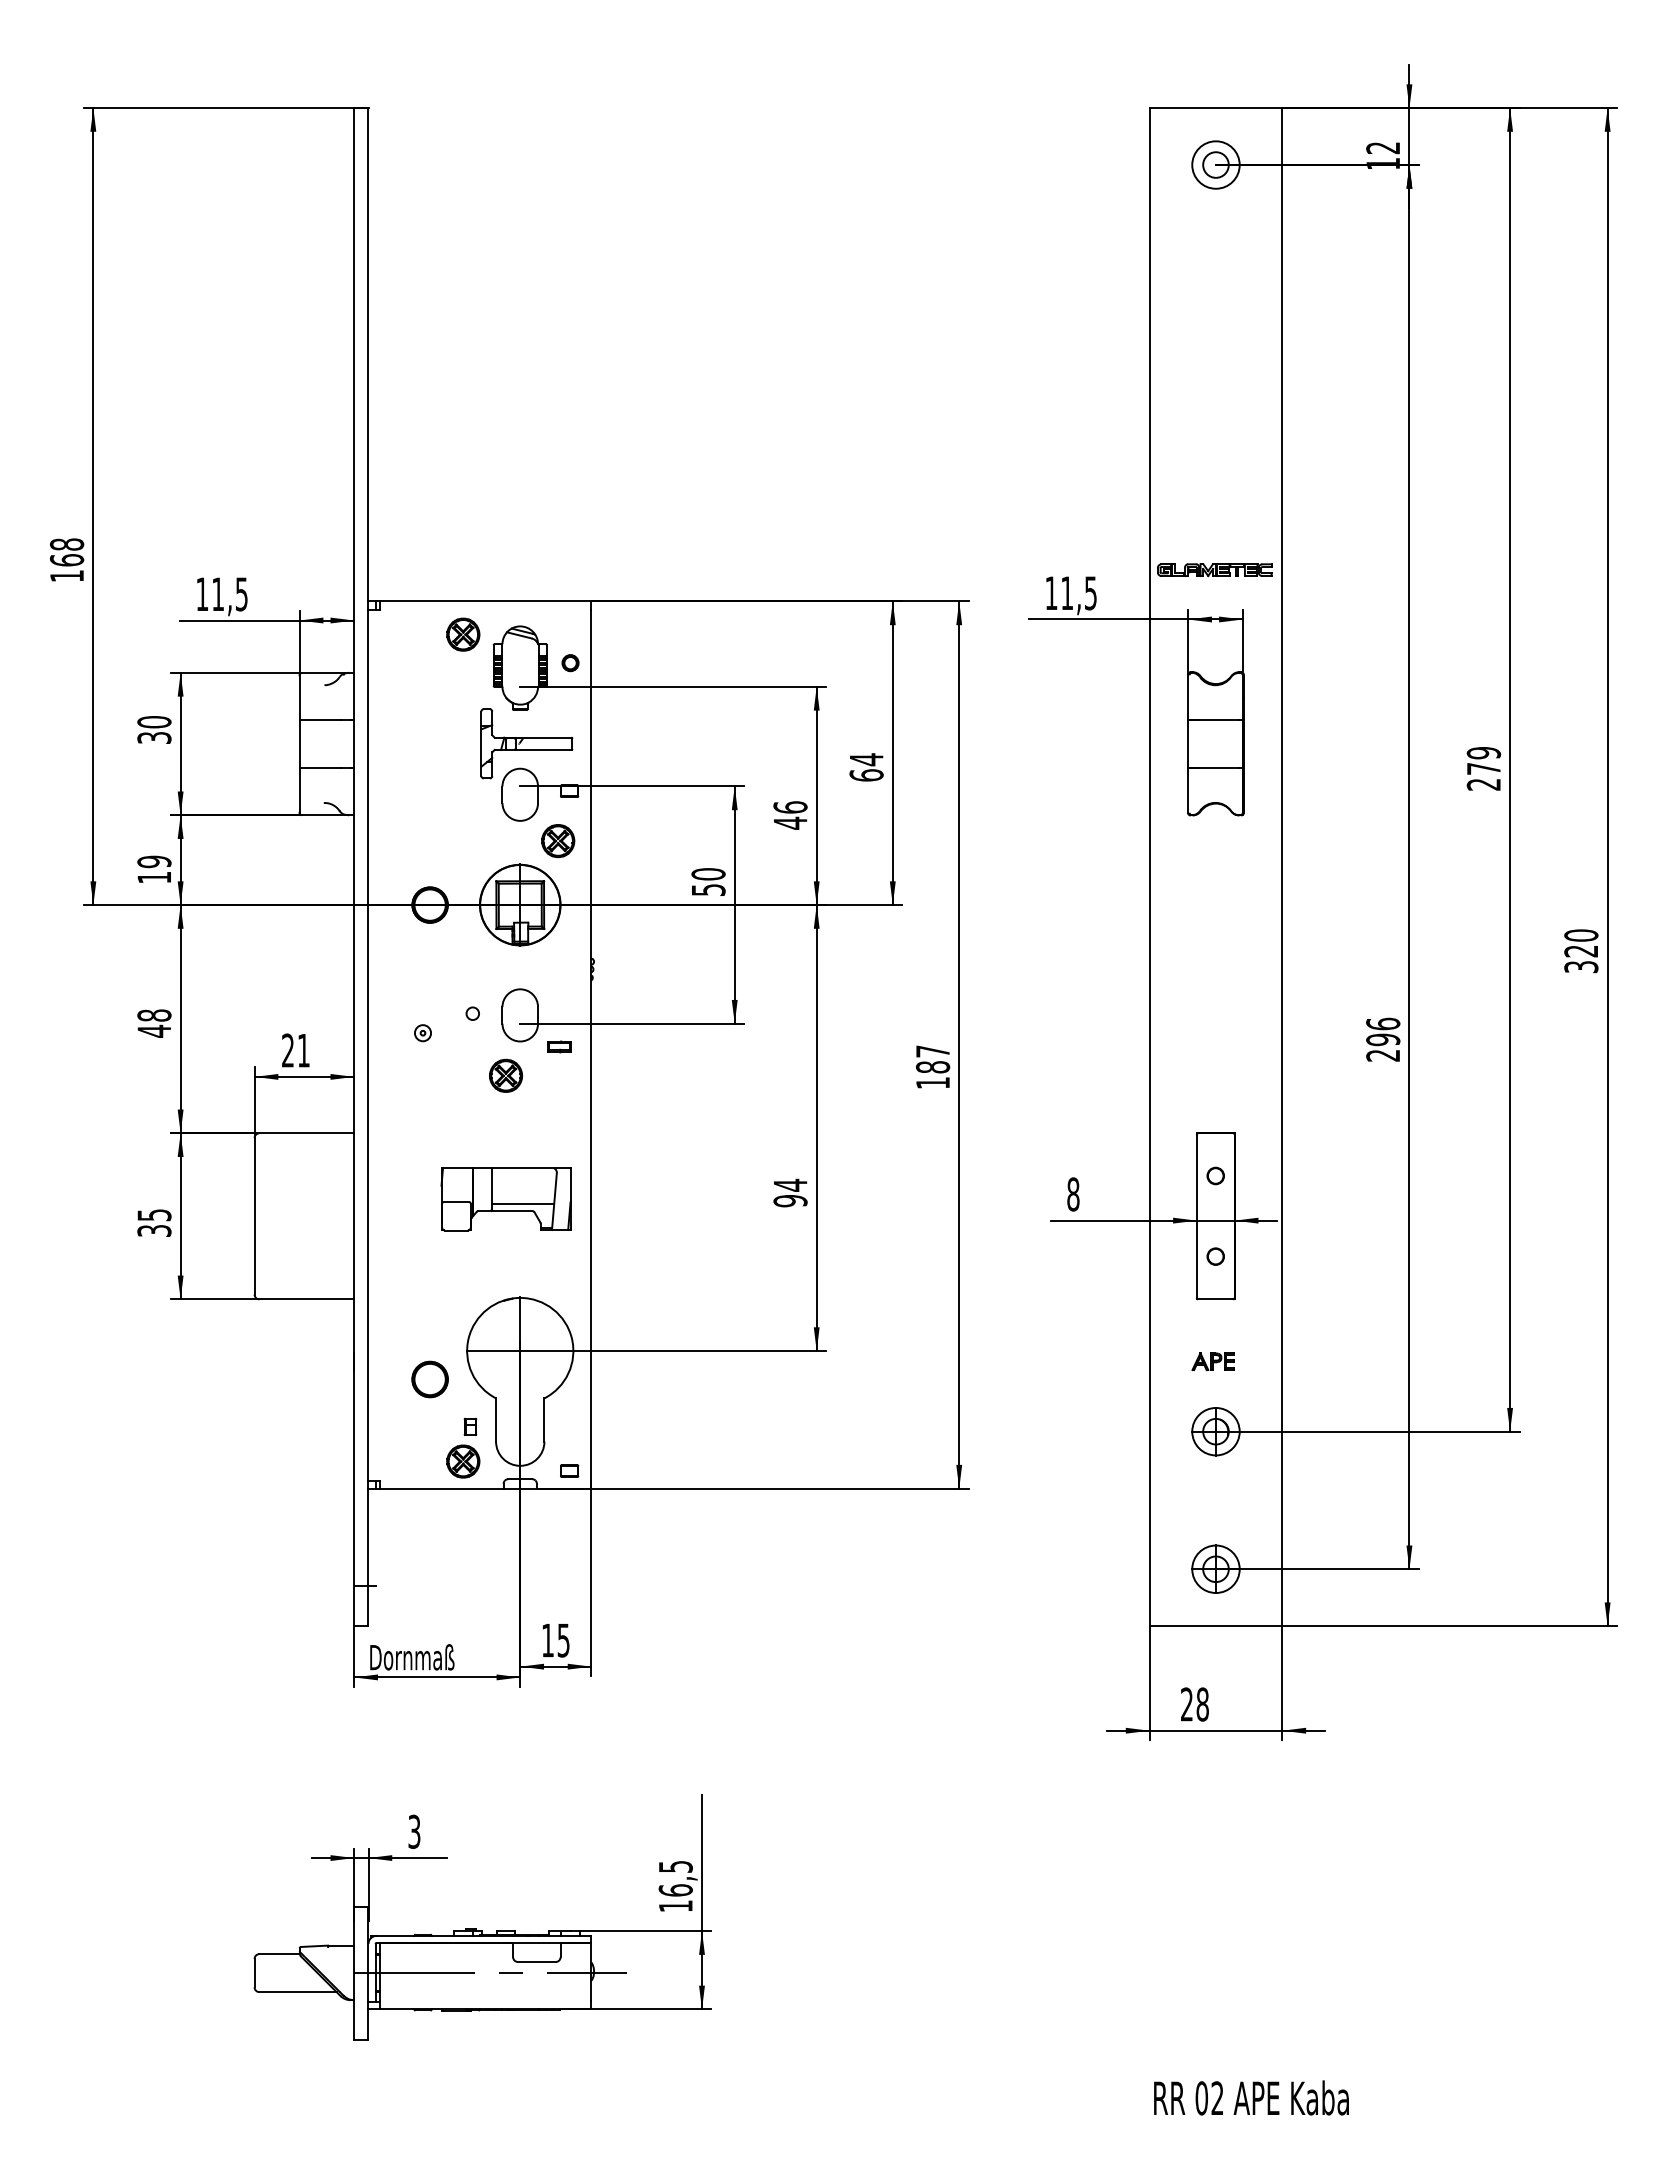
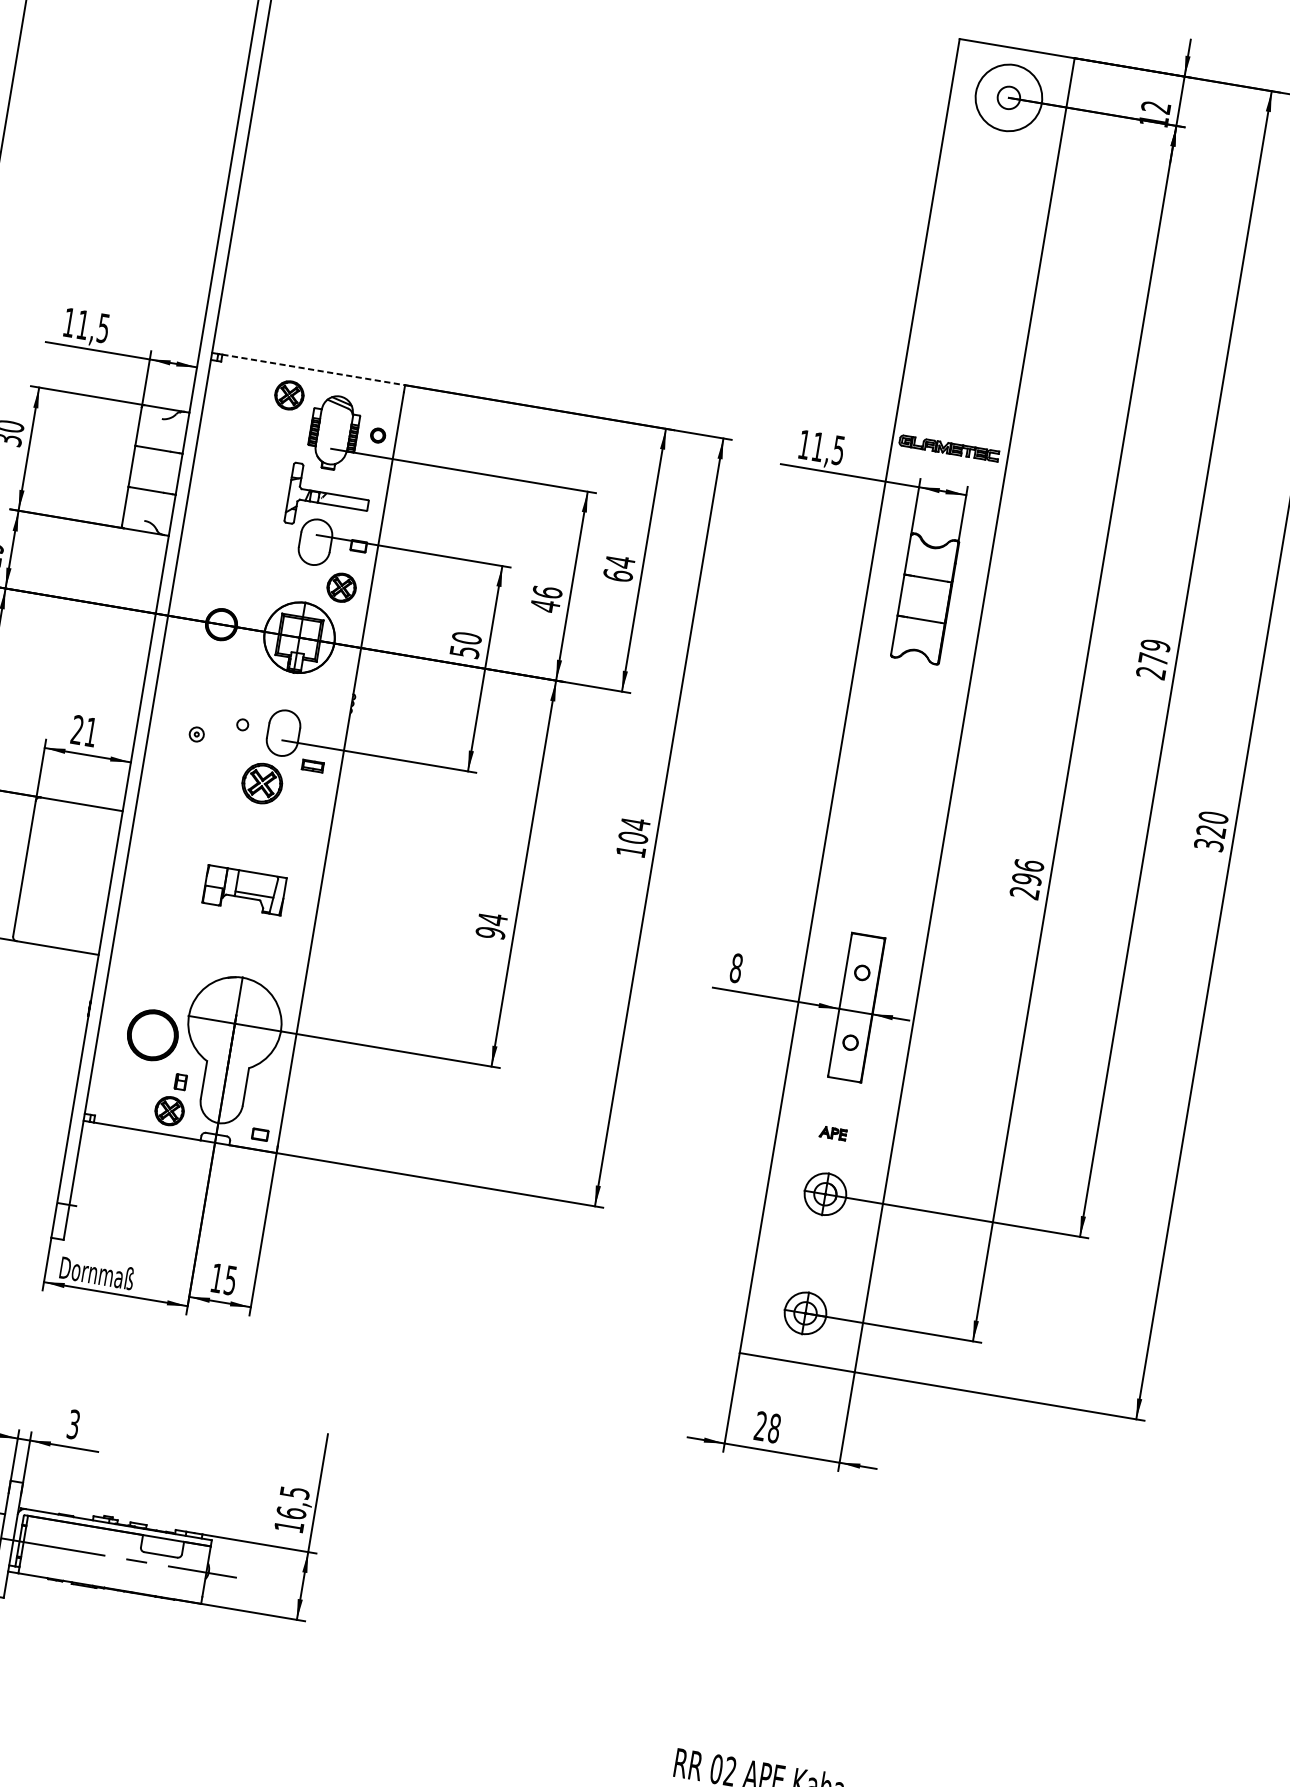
circle: (1215, 164) -> (1008, 97), size x1.6
line: (485, 601) -> (313, 369), solid -> dashed
text: (932, 1059) -> (633, 831), 187 -> 104
part: (506, 1075) -> (262, 783), size x1.4
part: (505, 1199) -> (244, 890), size x0.7
part: (1212, 1361) -> (832, 1133), size x0.7
part: (429, 1379) -> (152, 1035), size x1.6

